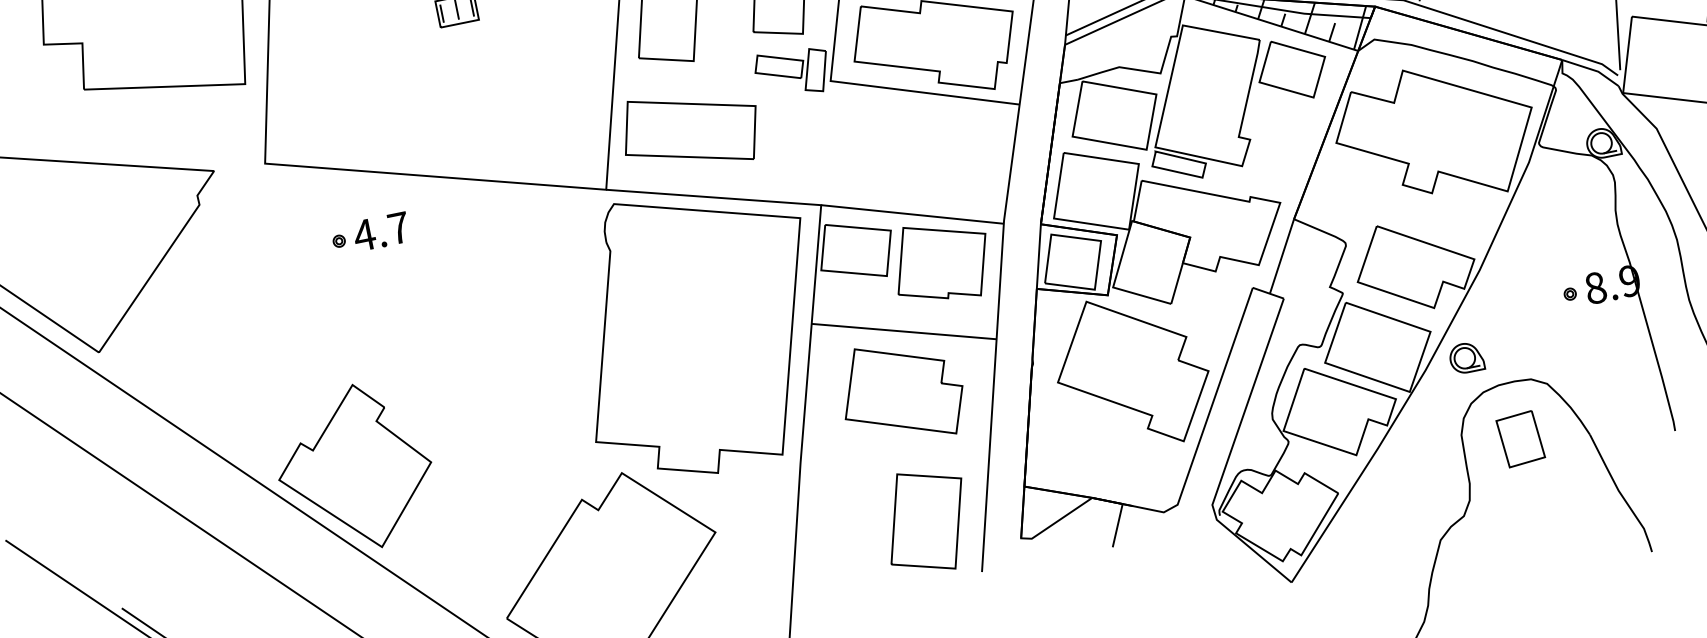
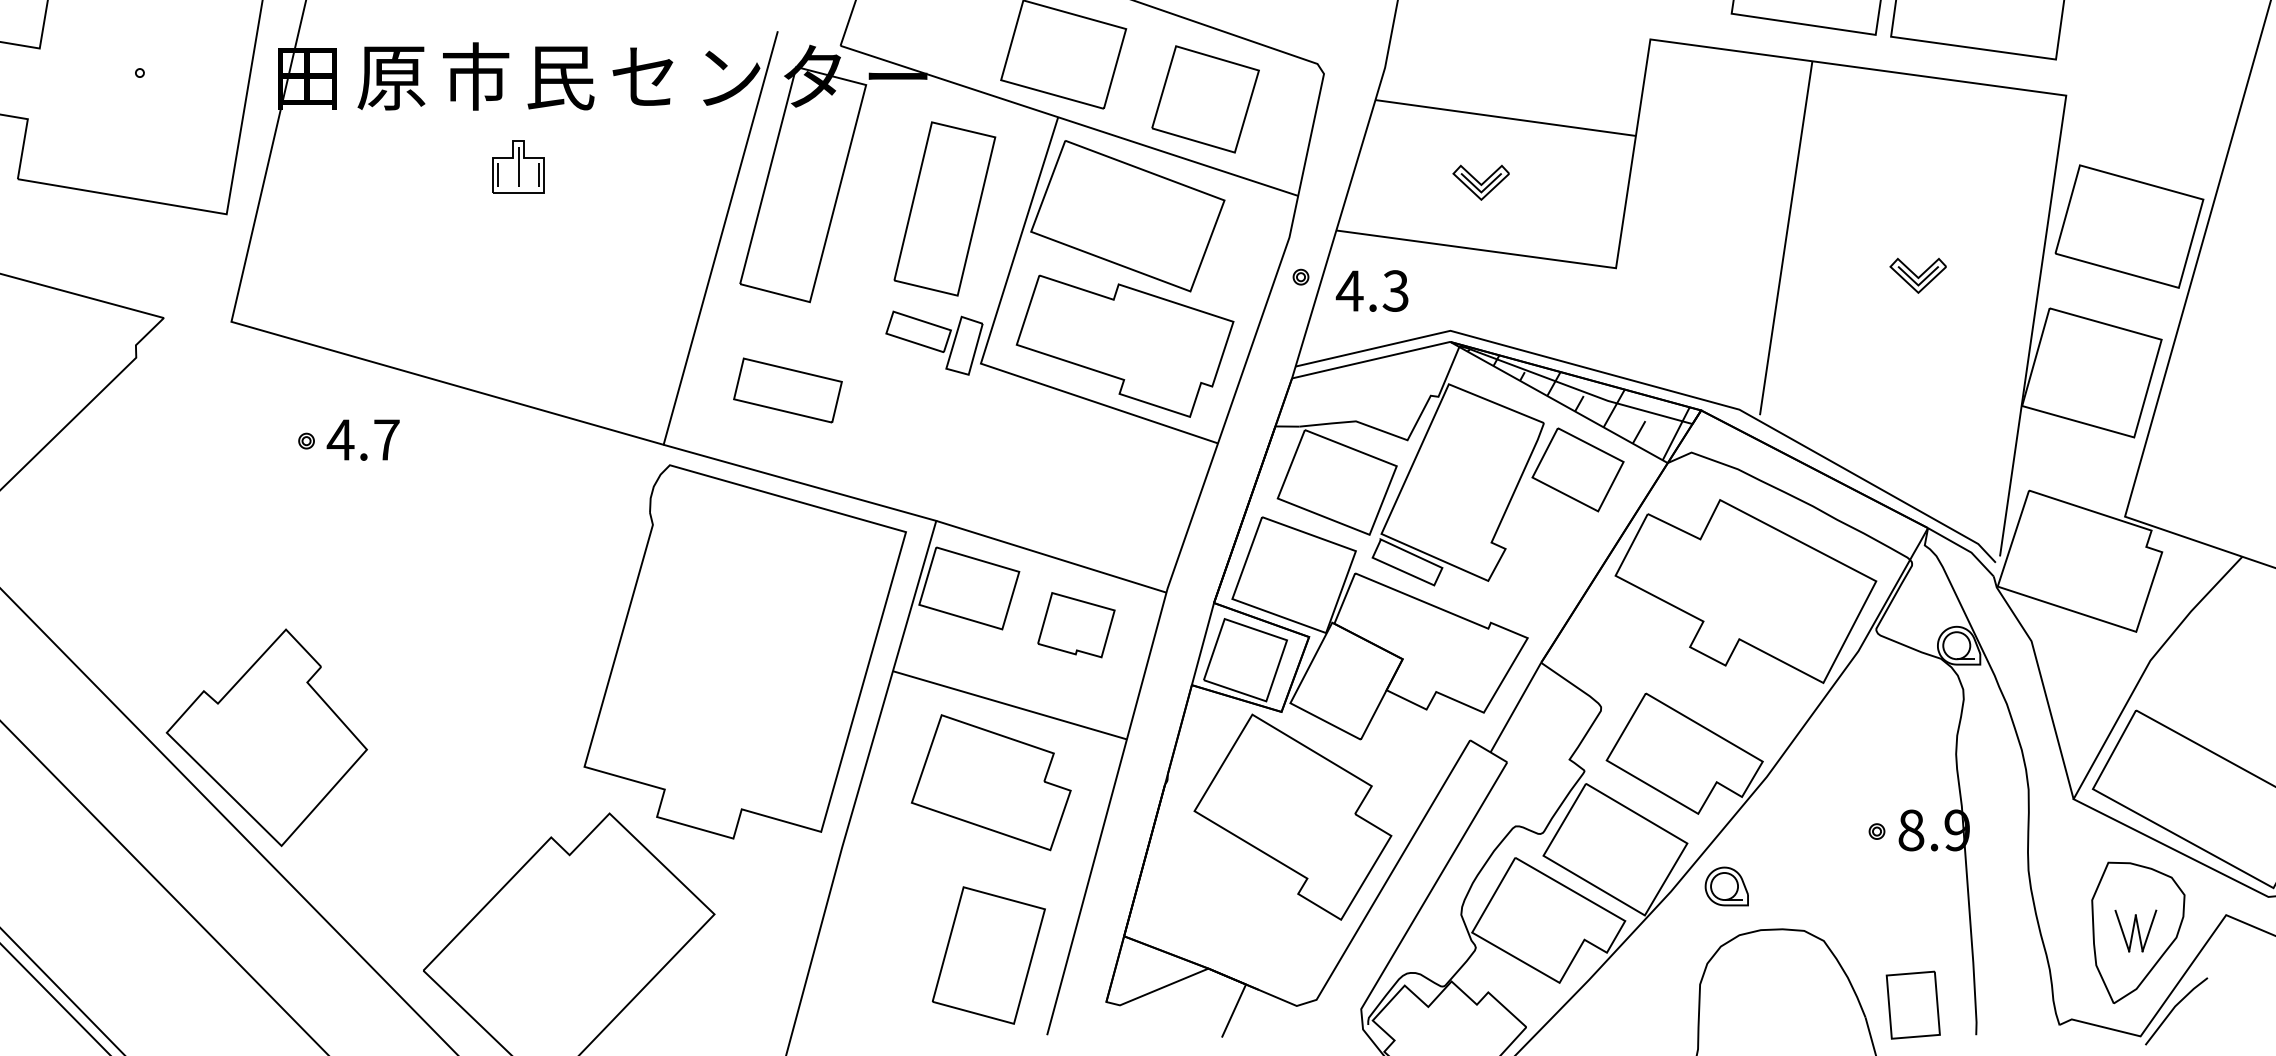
part: (690, 130) -> (787, 390), size x0.6
part: (941, 261) -> (1076, 624), size x0.6
part: (1520, 438) -> (1912, 1004), moved

